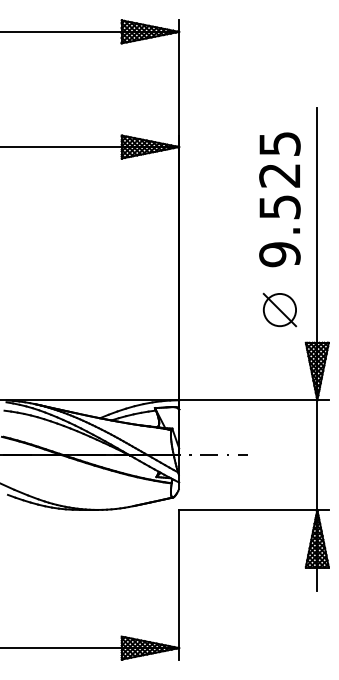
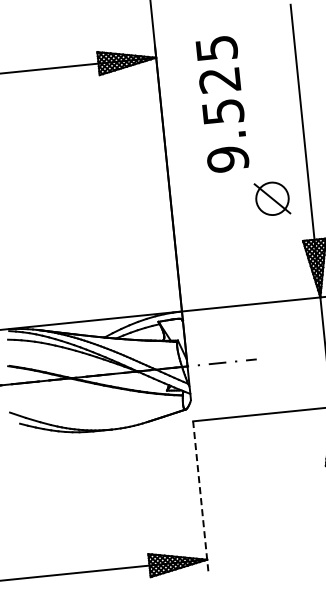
text: (279, 199) -> (221, 104), moved
part: (279, 309) -> (272, 198), moved
line: (179, 584) -> (201, 496), solid -> dashed

